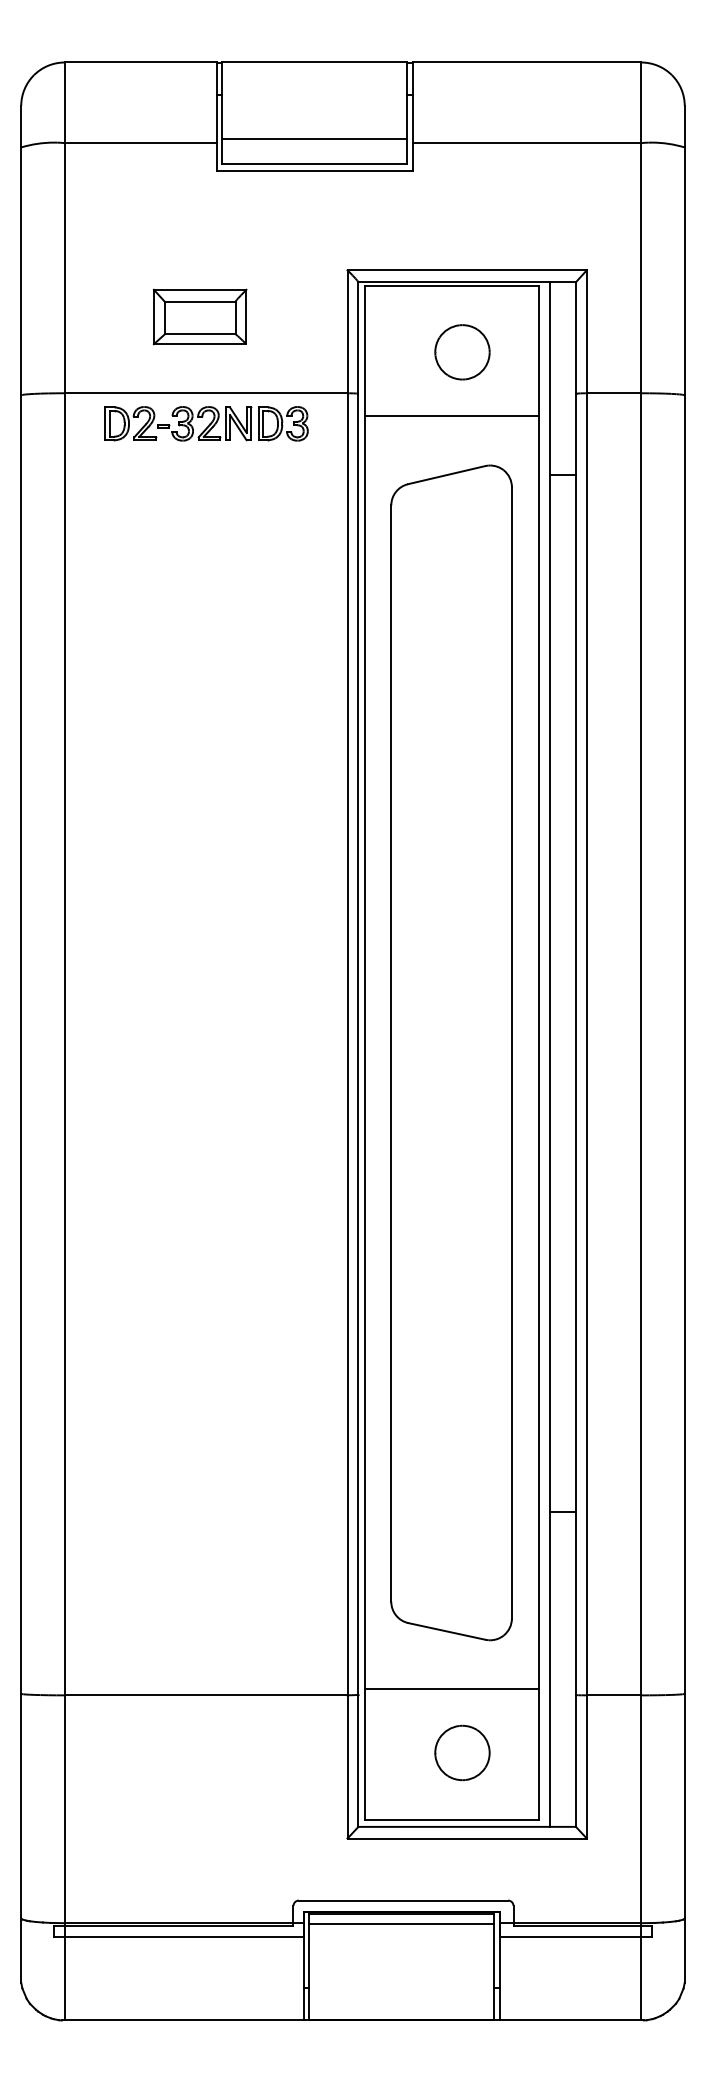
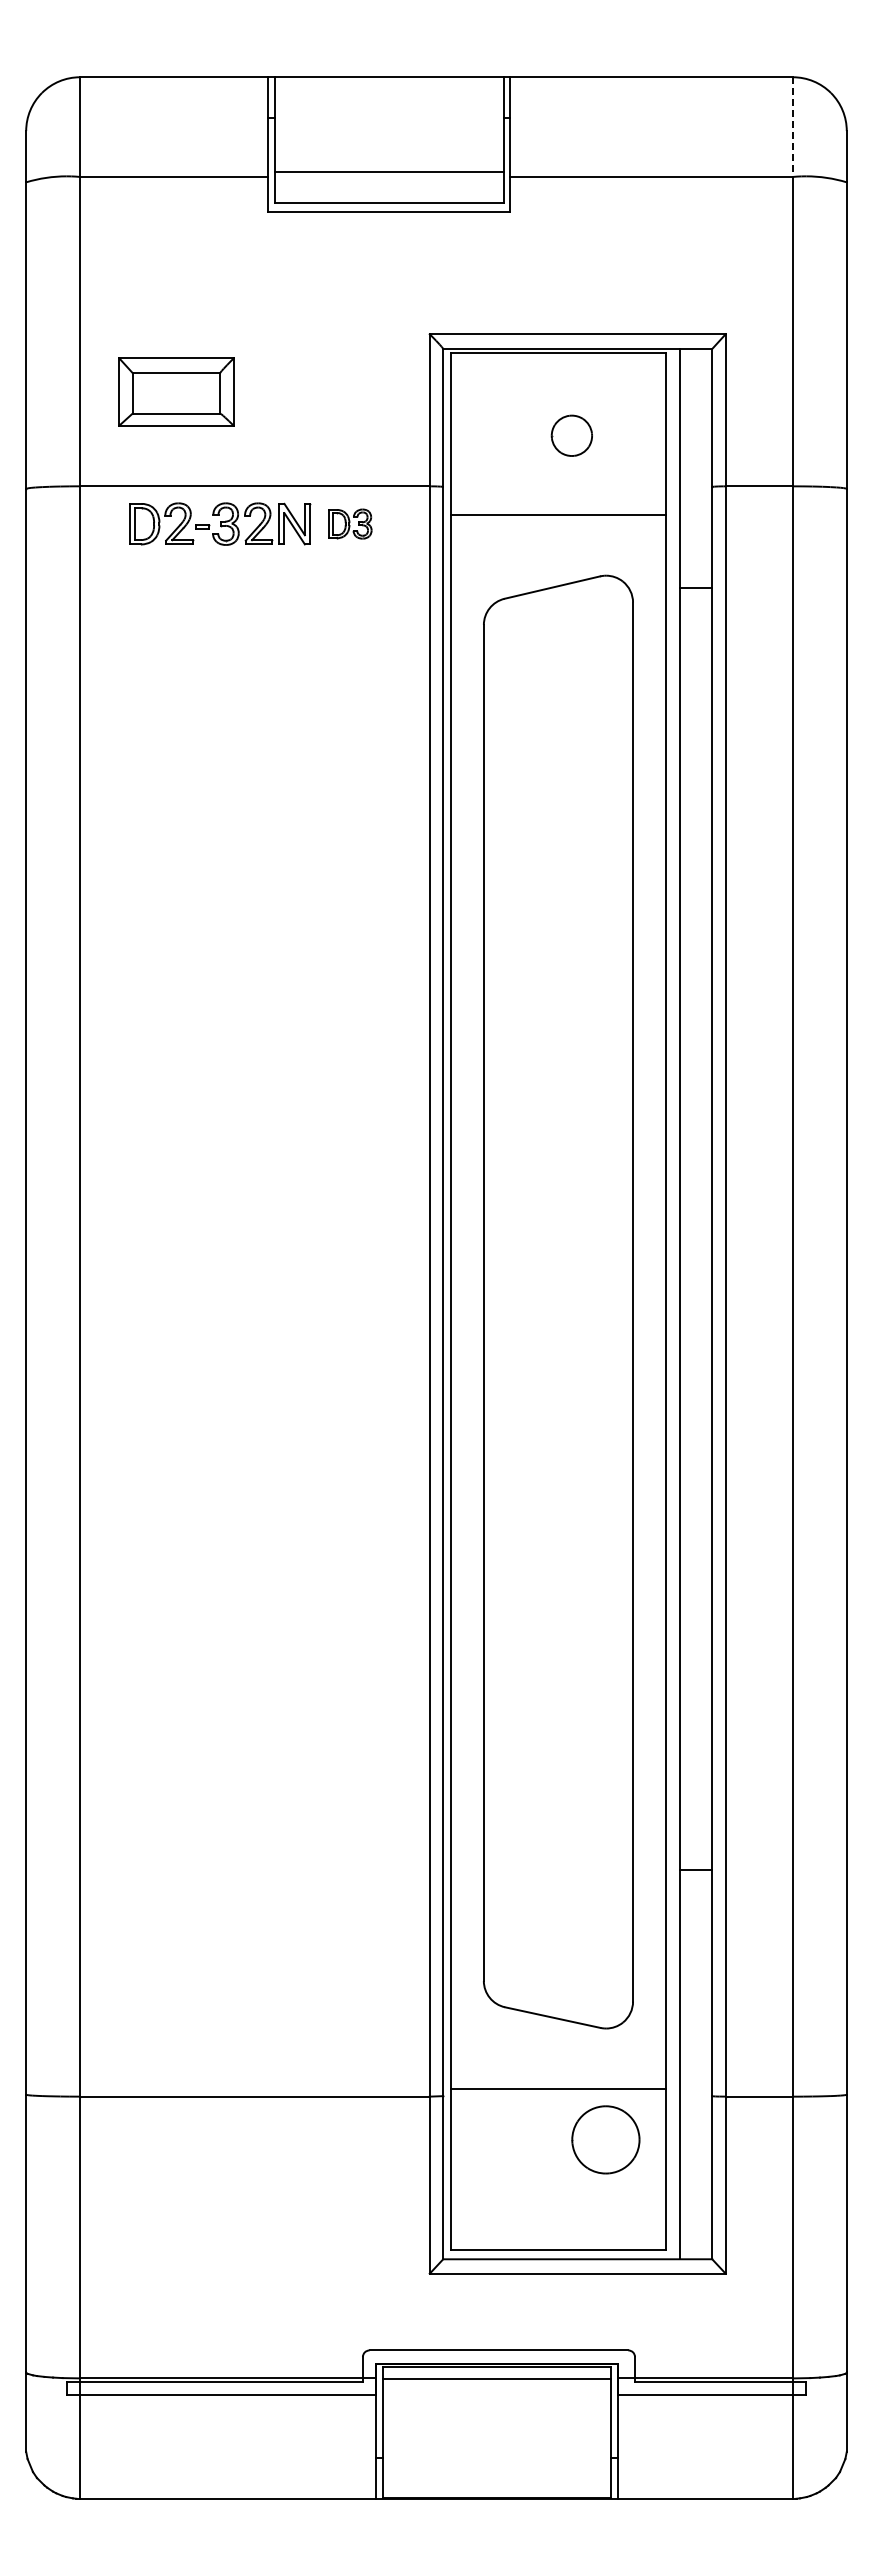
line: (640, 103) -> (792, 127), solid -> dashed
part: (200, 316) -> (176, 391), moved
part: (462, 352) -> (571, 435), size x0.6
part: (283, 423) -> (350, 523), size x0.7
part: (462, 1752) -> (605, 2139), moved

